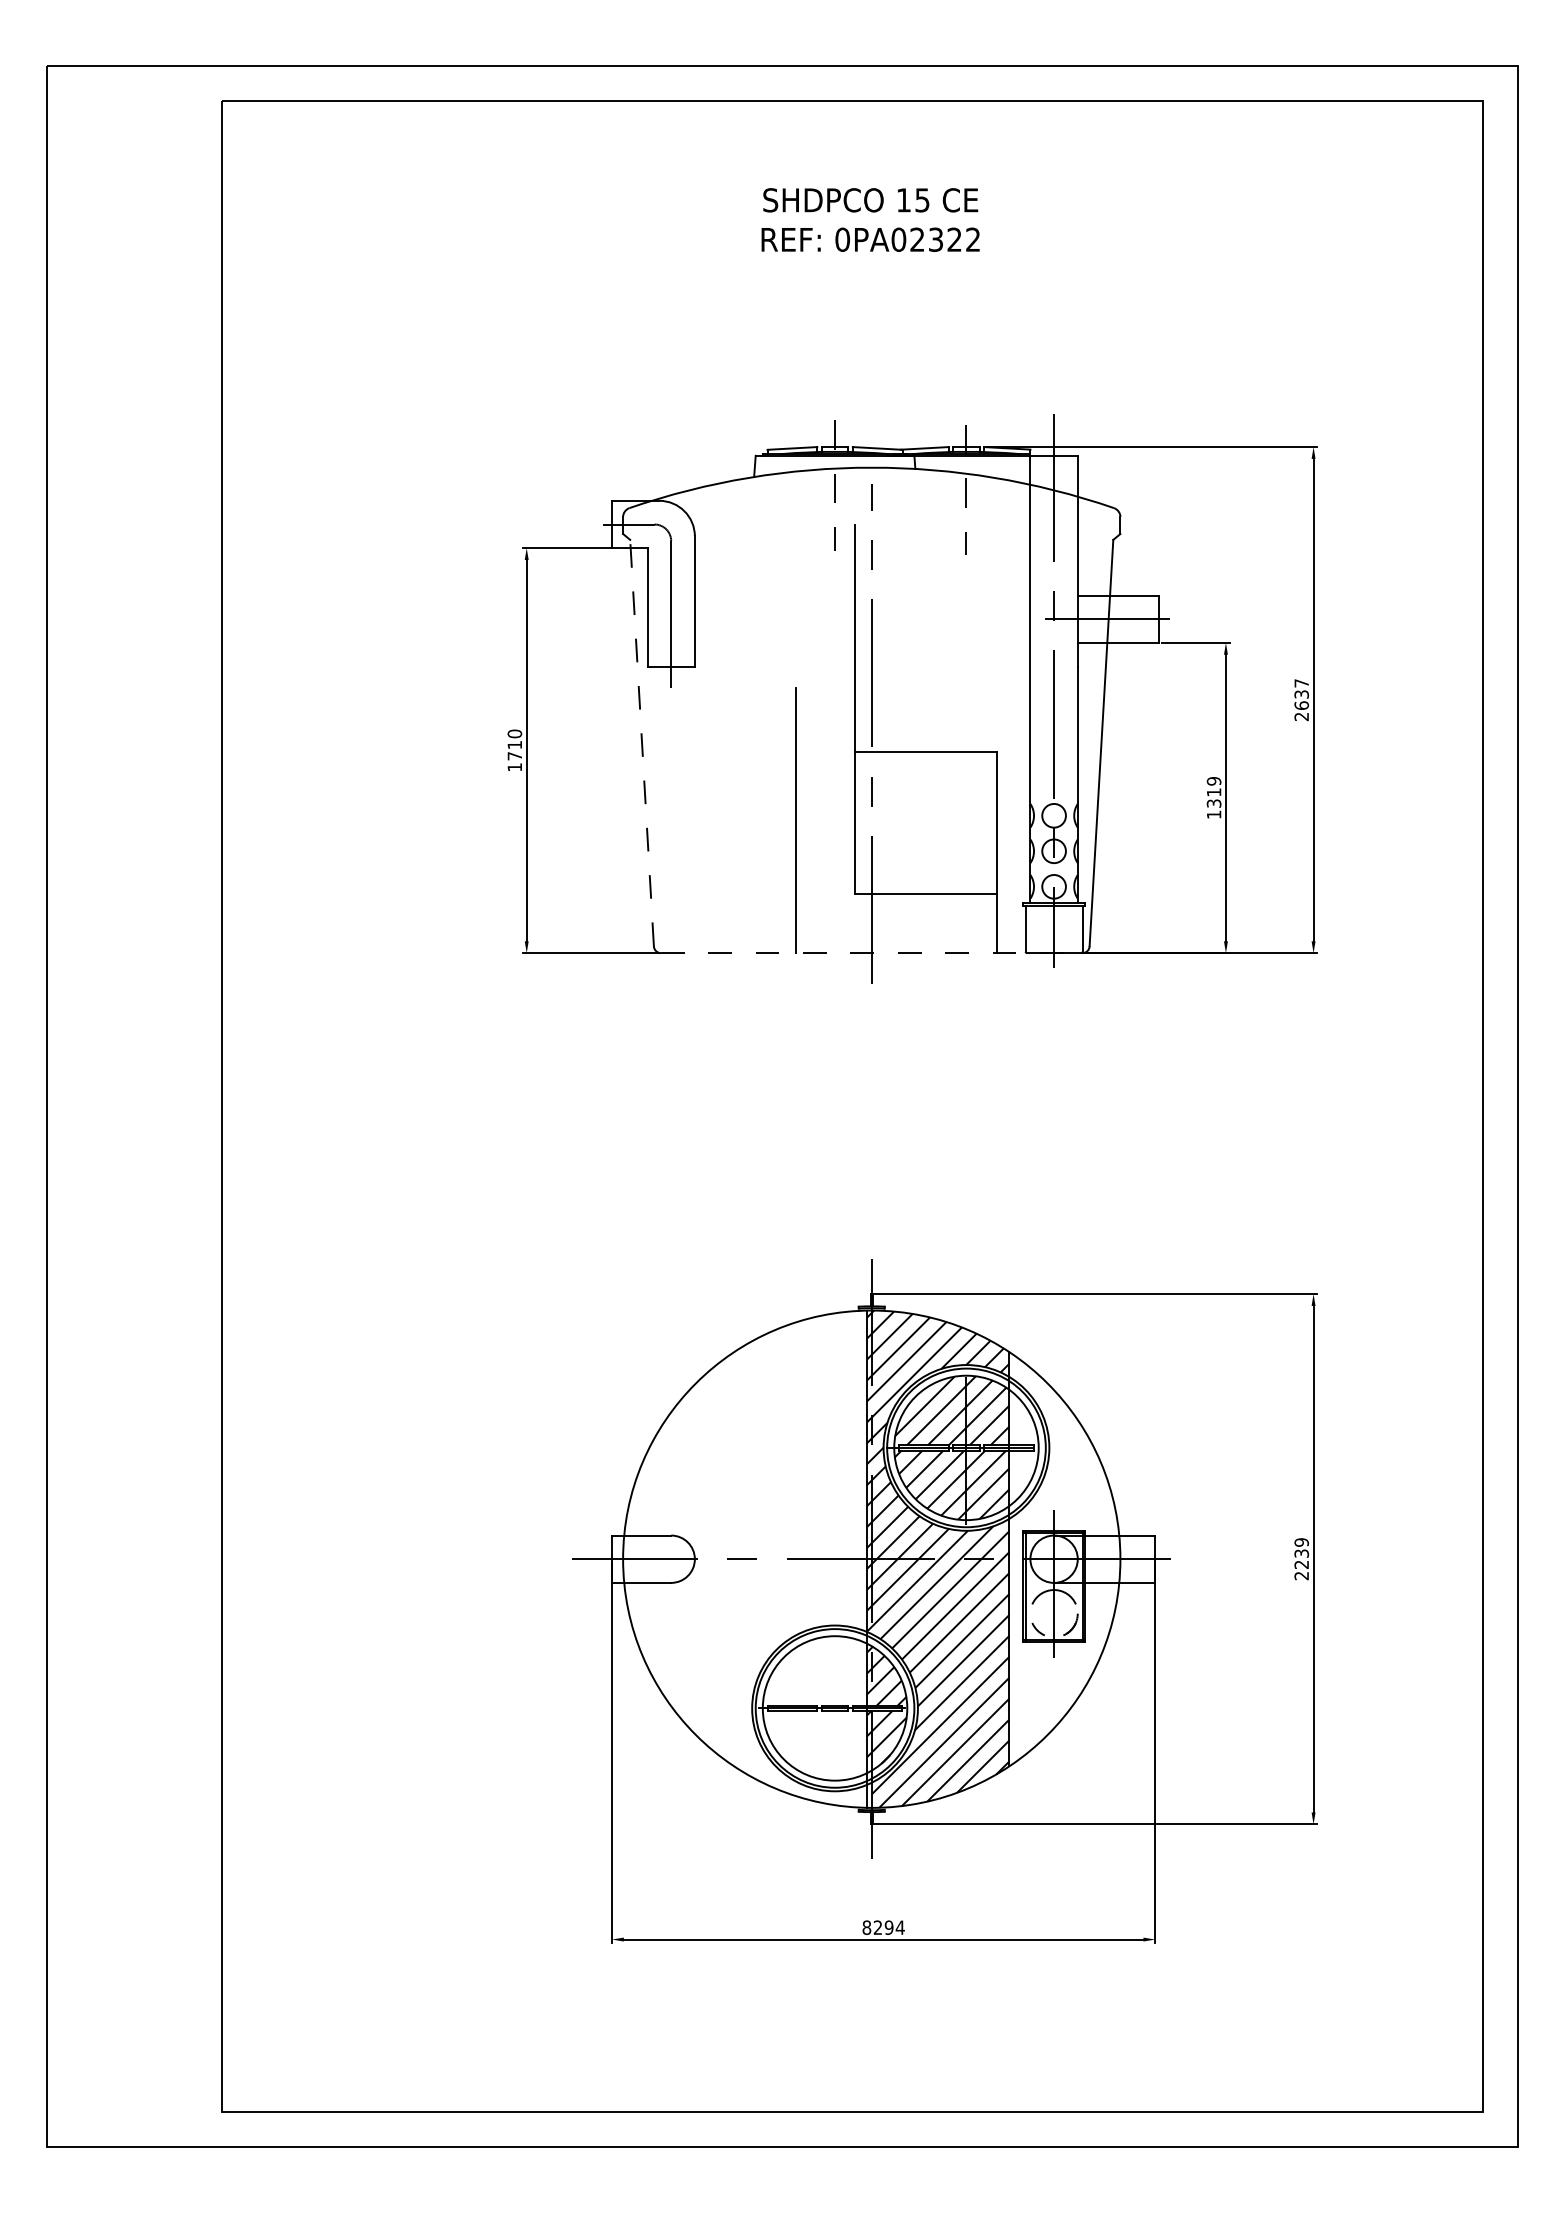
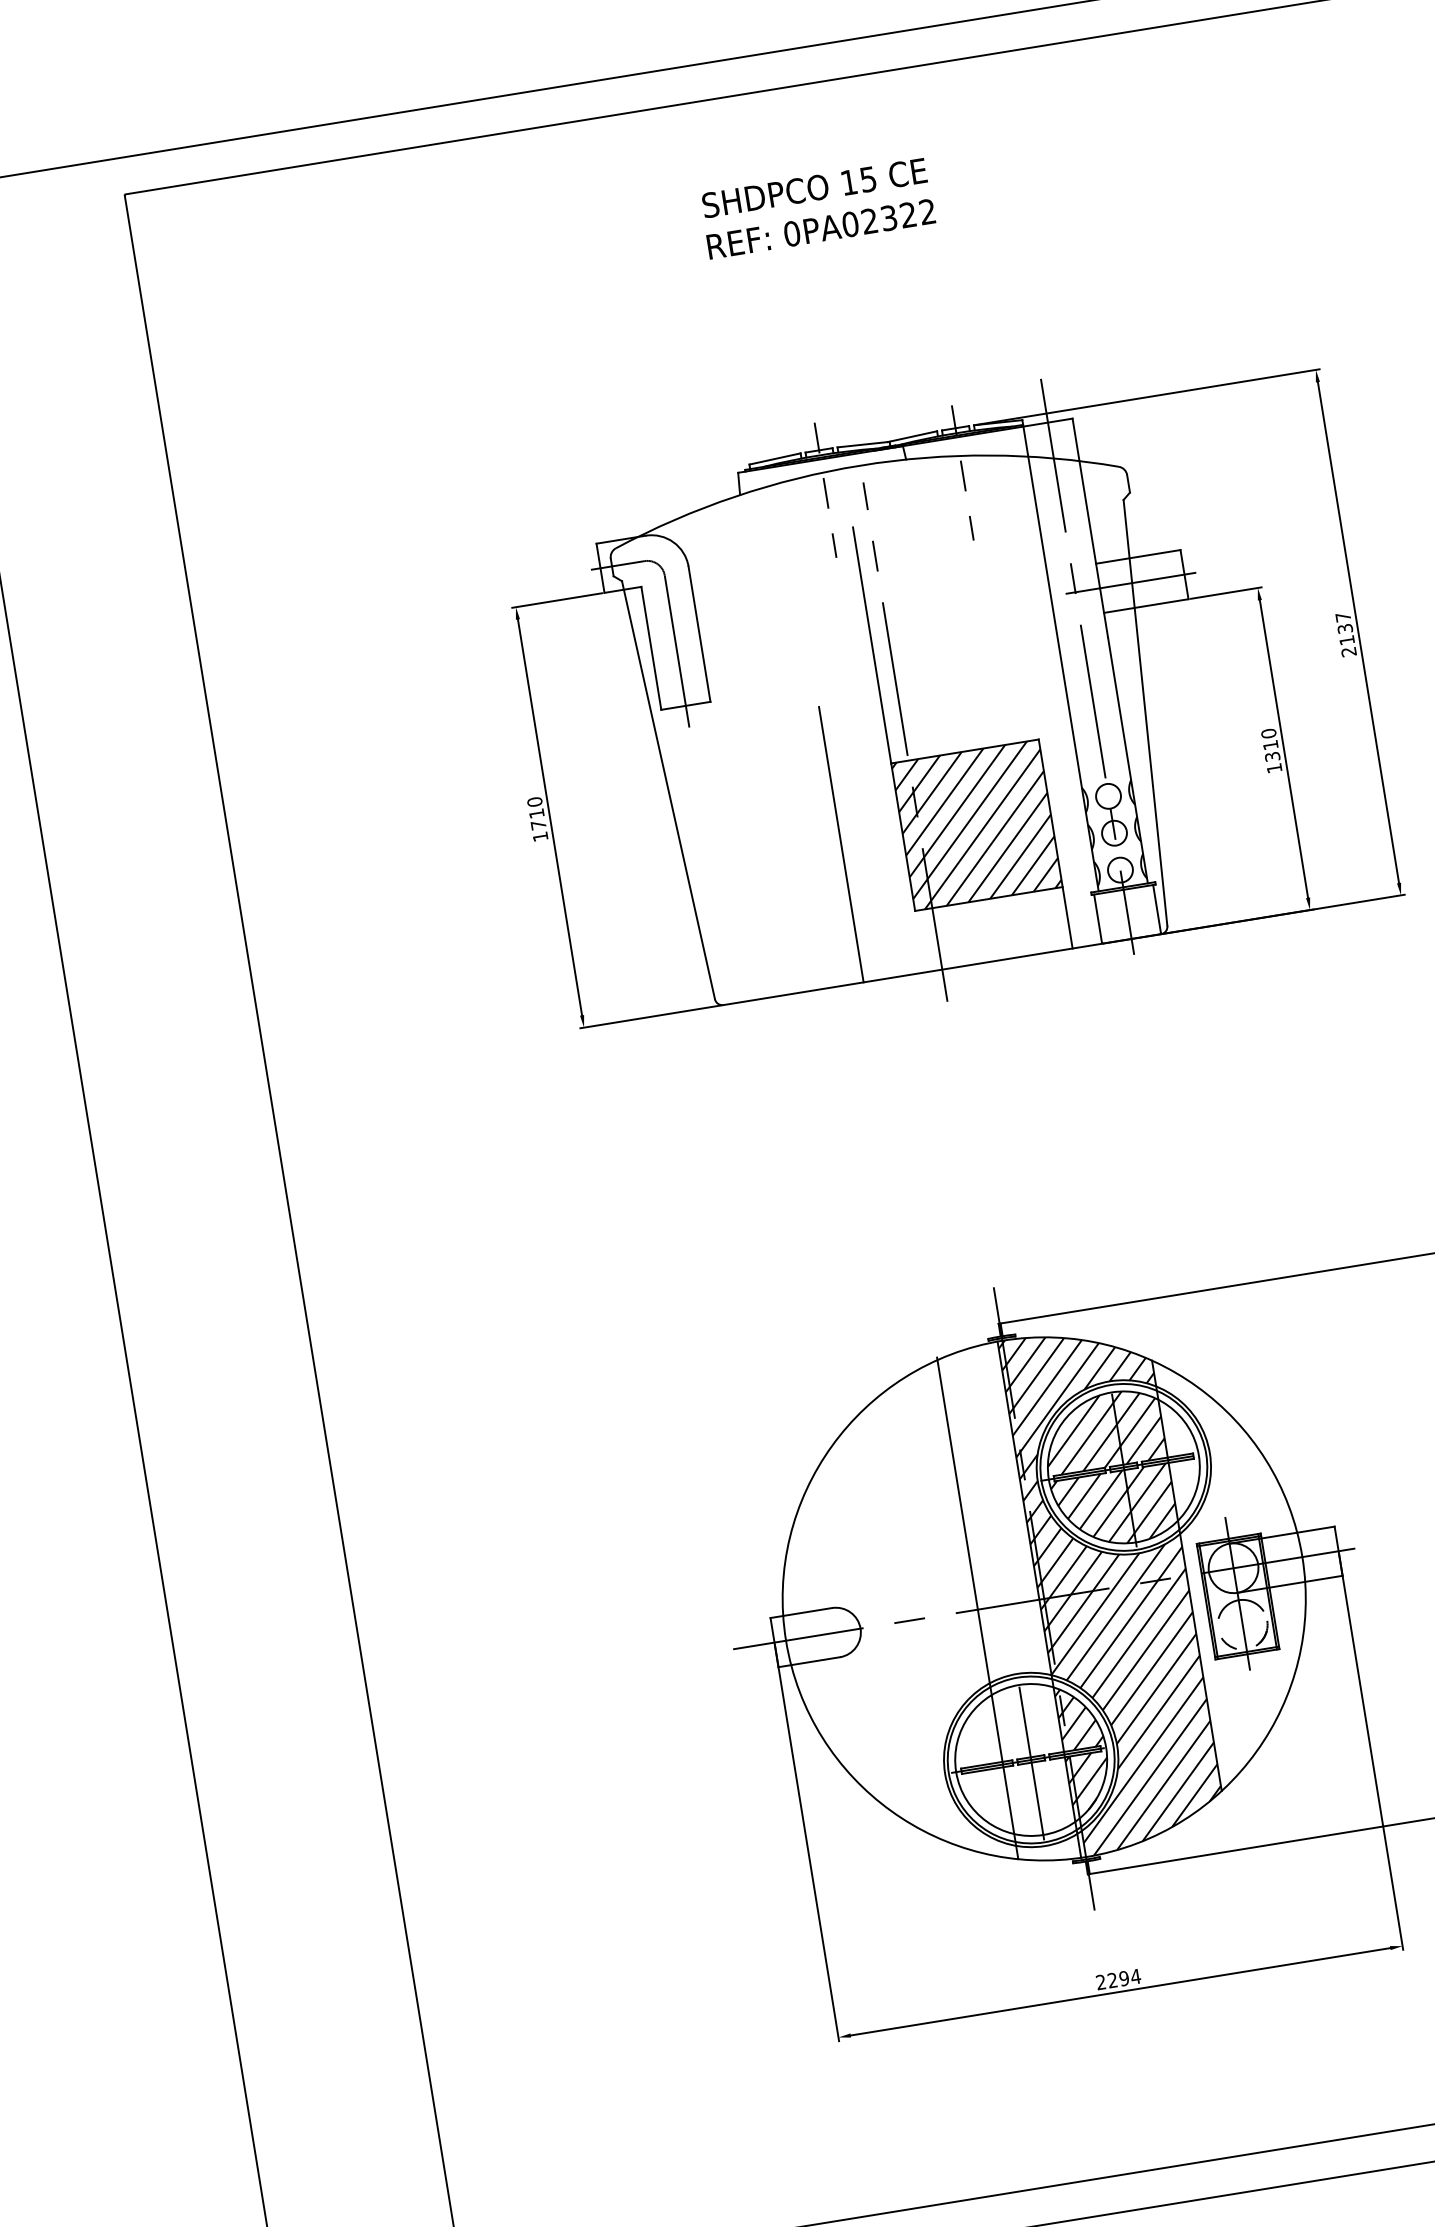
text: (1301, 705) -> (1346, 640), 2637 -> 2137
line: (642, 742) -> (668, 789), dashed -> solid
text: (1214, 781) -> (1269, 733), 1319 -> 1310
hatch: (926, 822) -> (977, 824), added
line: (871, 953) -> (942, 970), dashed -> solid
line: (807, 1557) -> (977, 1607), added
line: (835, 1711) -> (1032, 1763), added
text: (866, 1927) -> (1100, 1982), 8294 -> 2294

